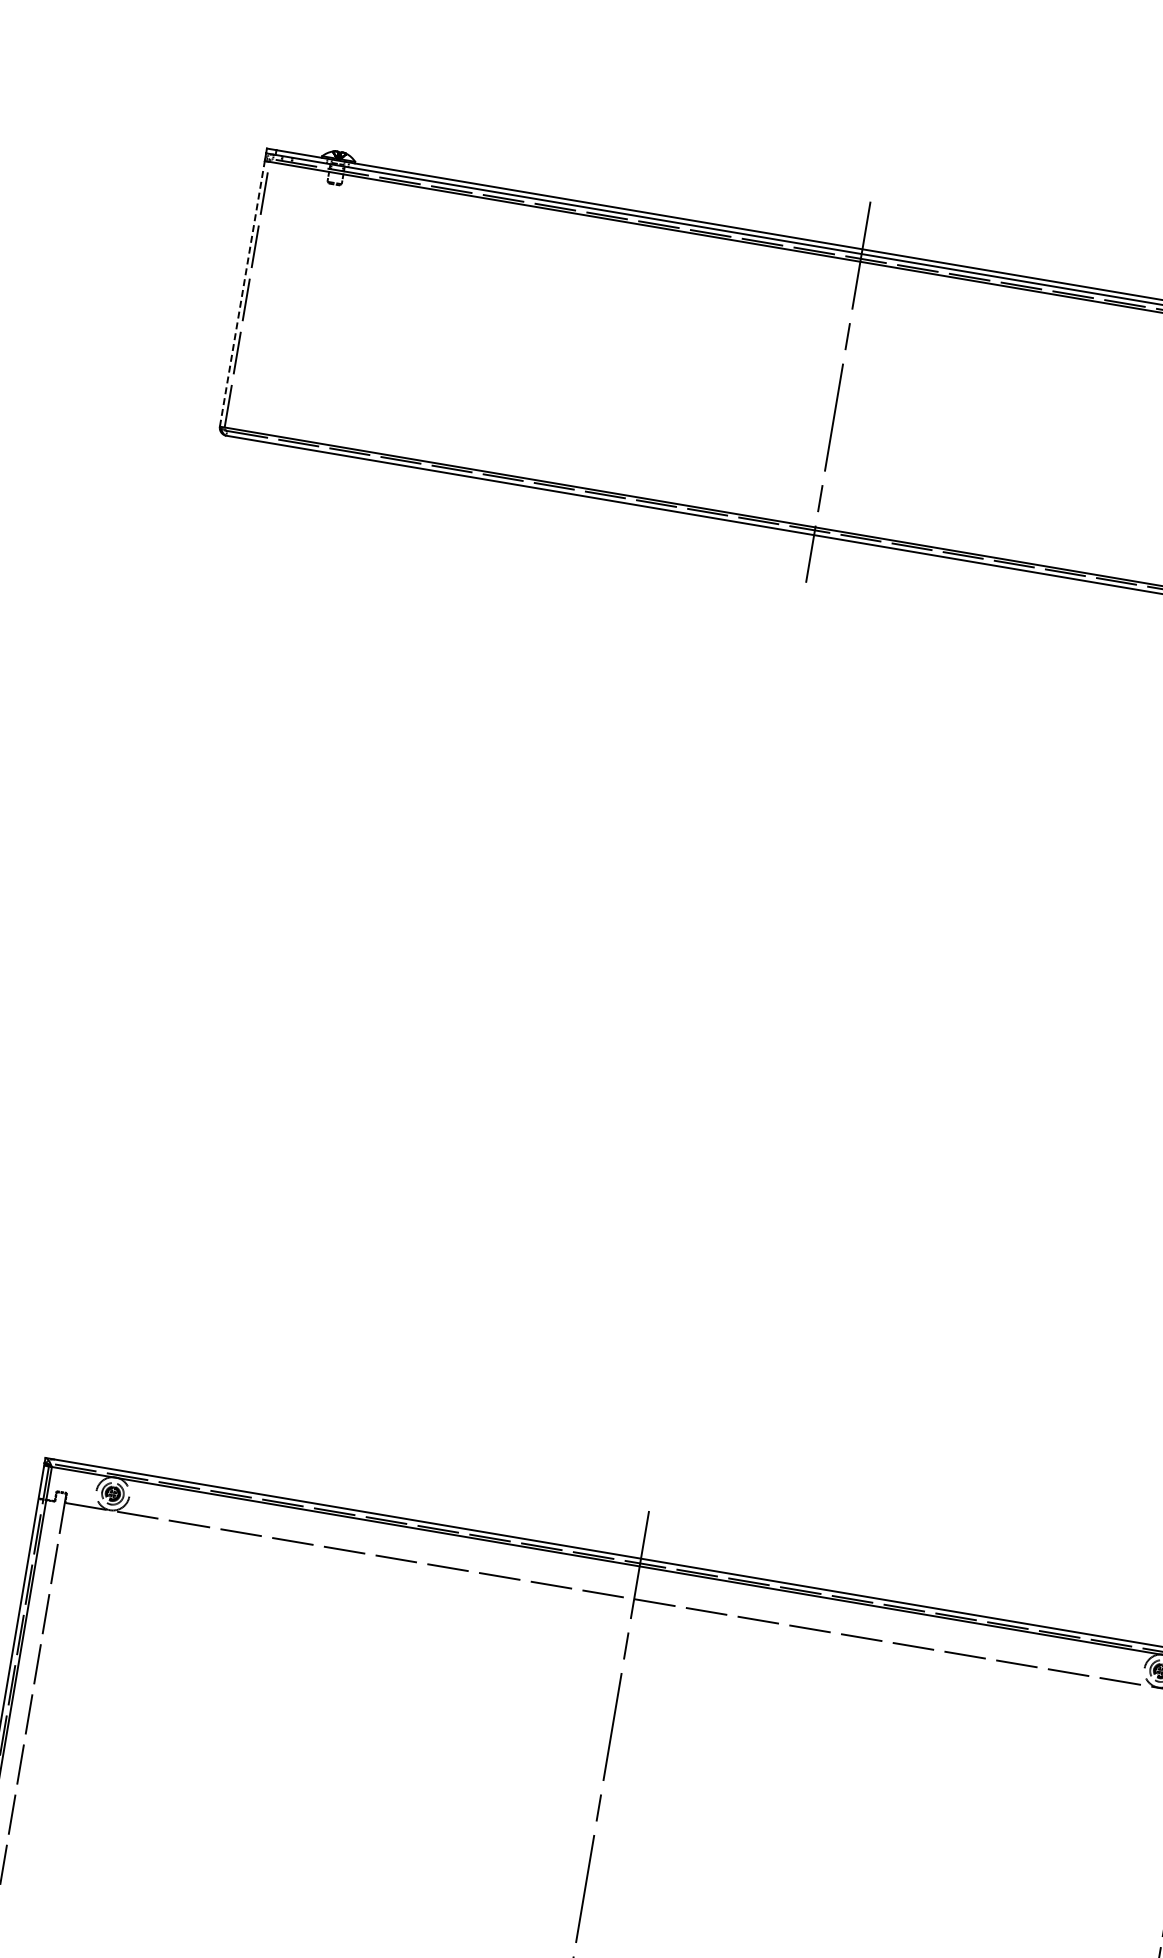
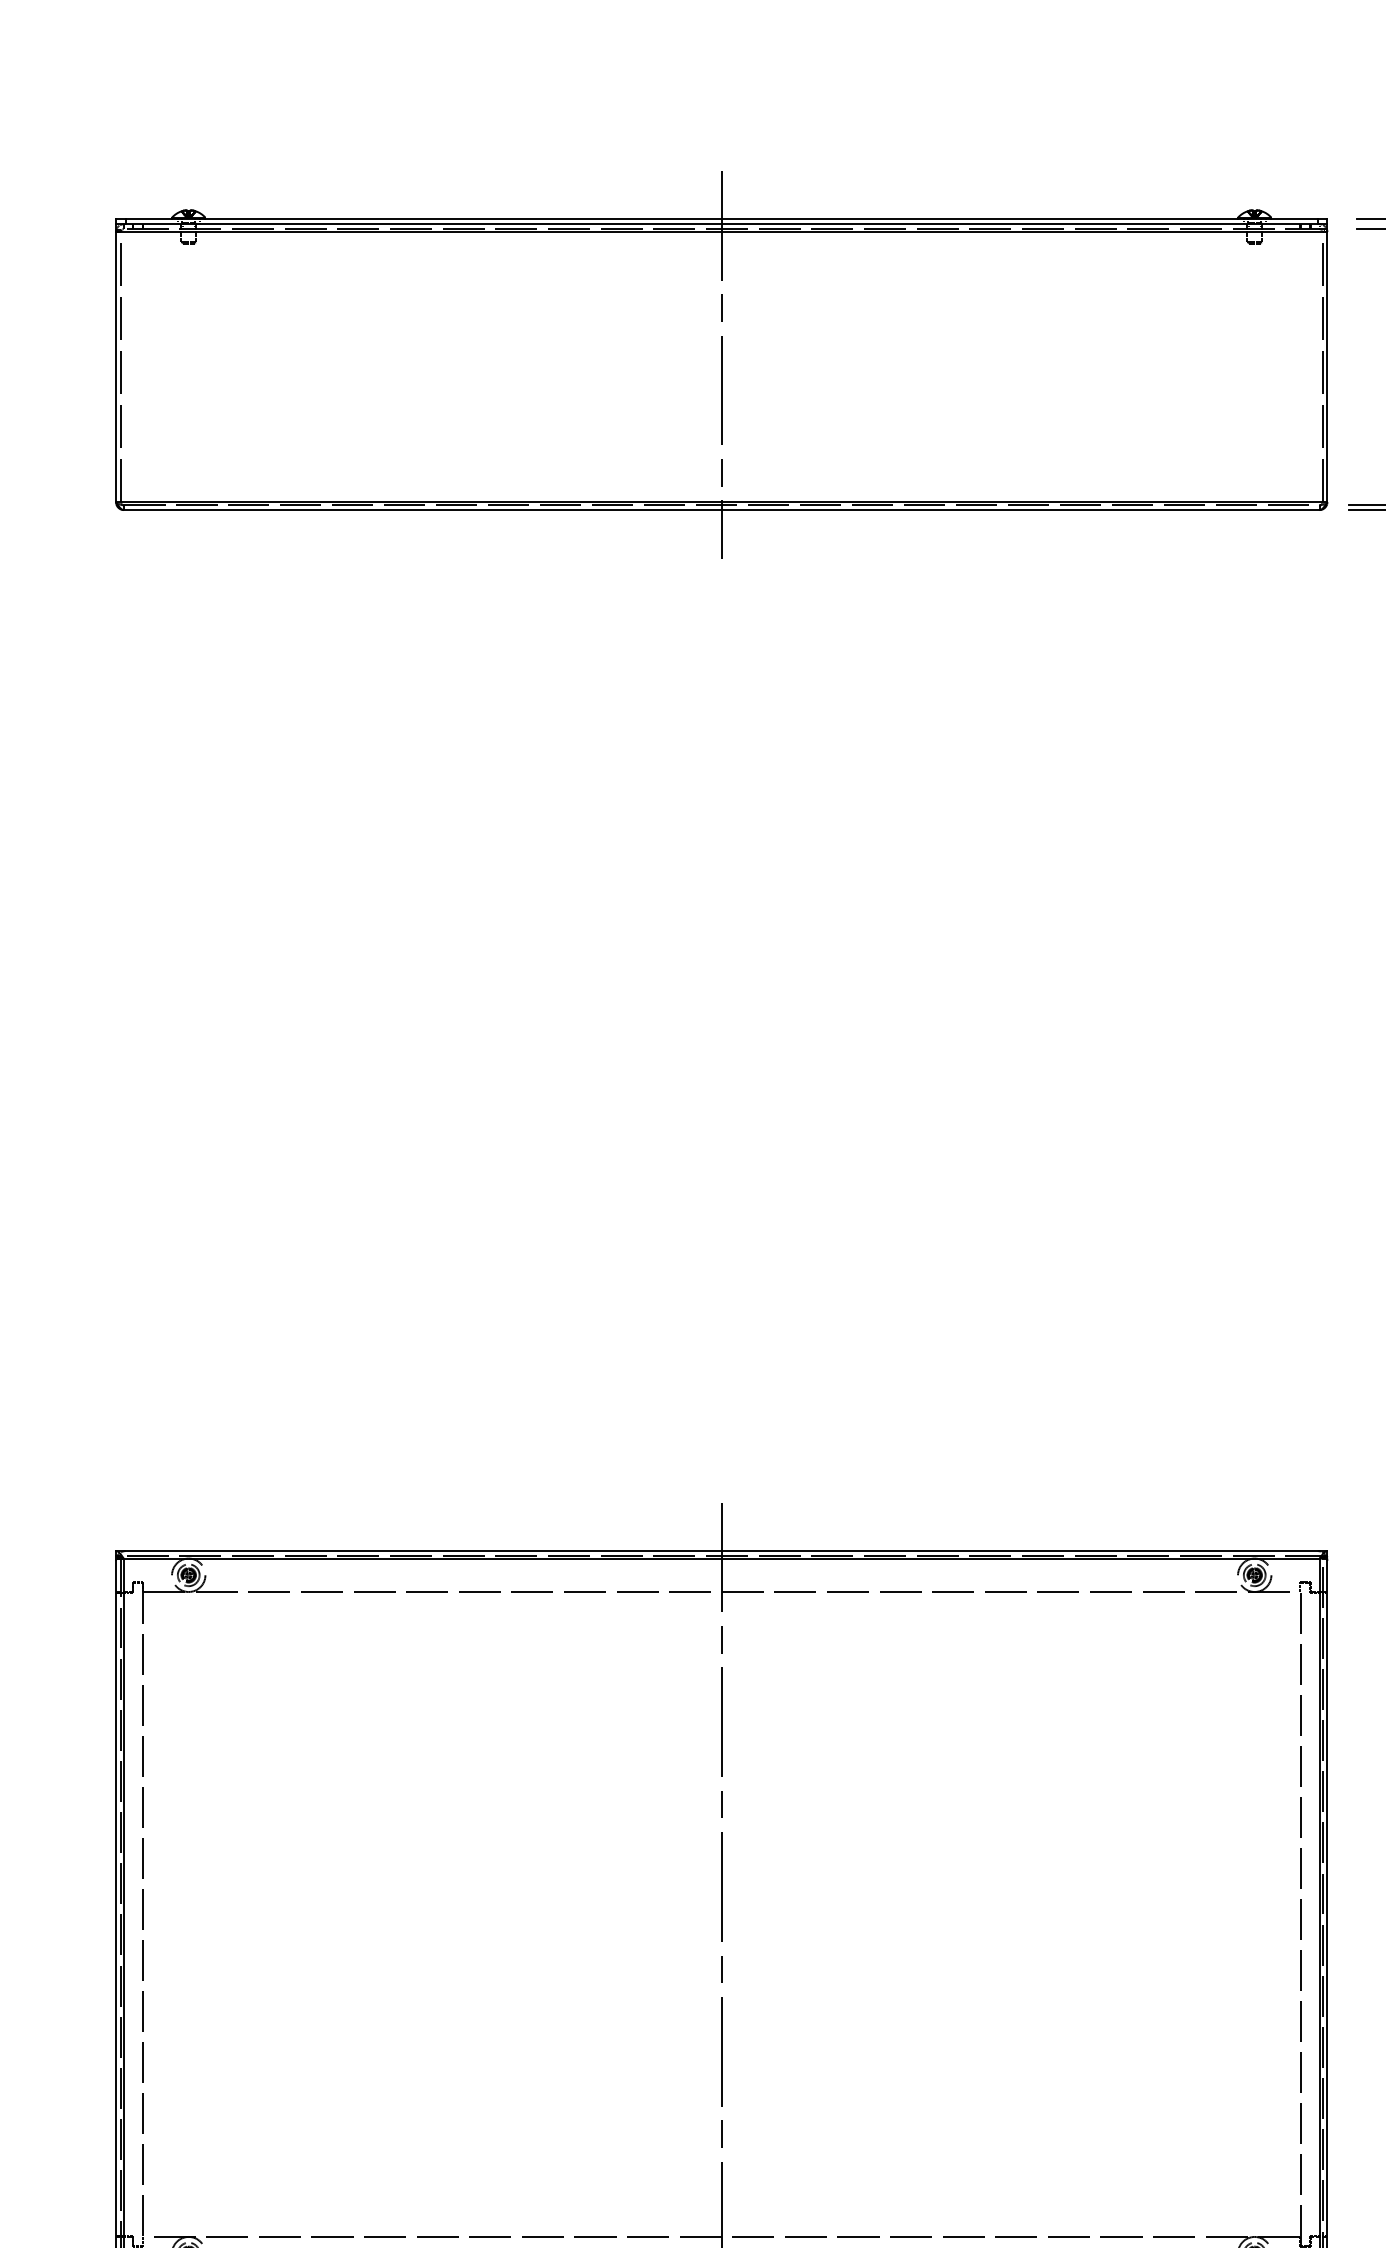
line: (242, 293) -> (116, 366), dashed -> solid

